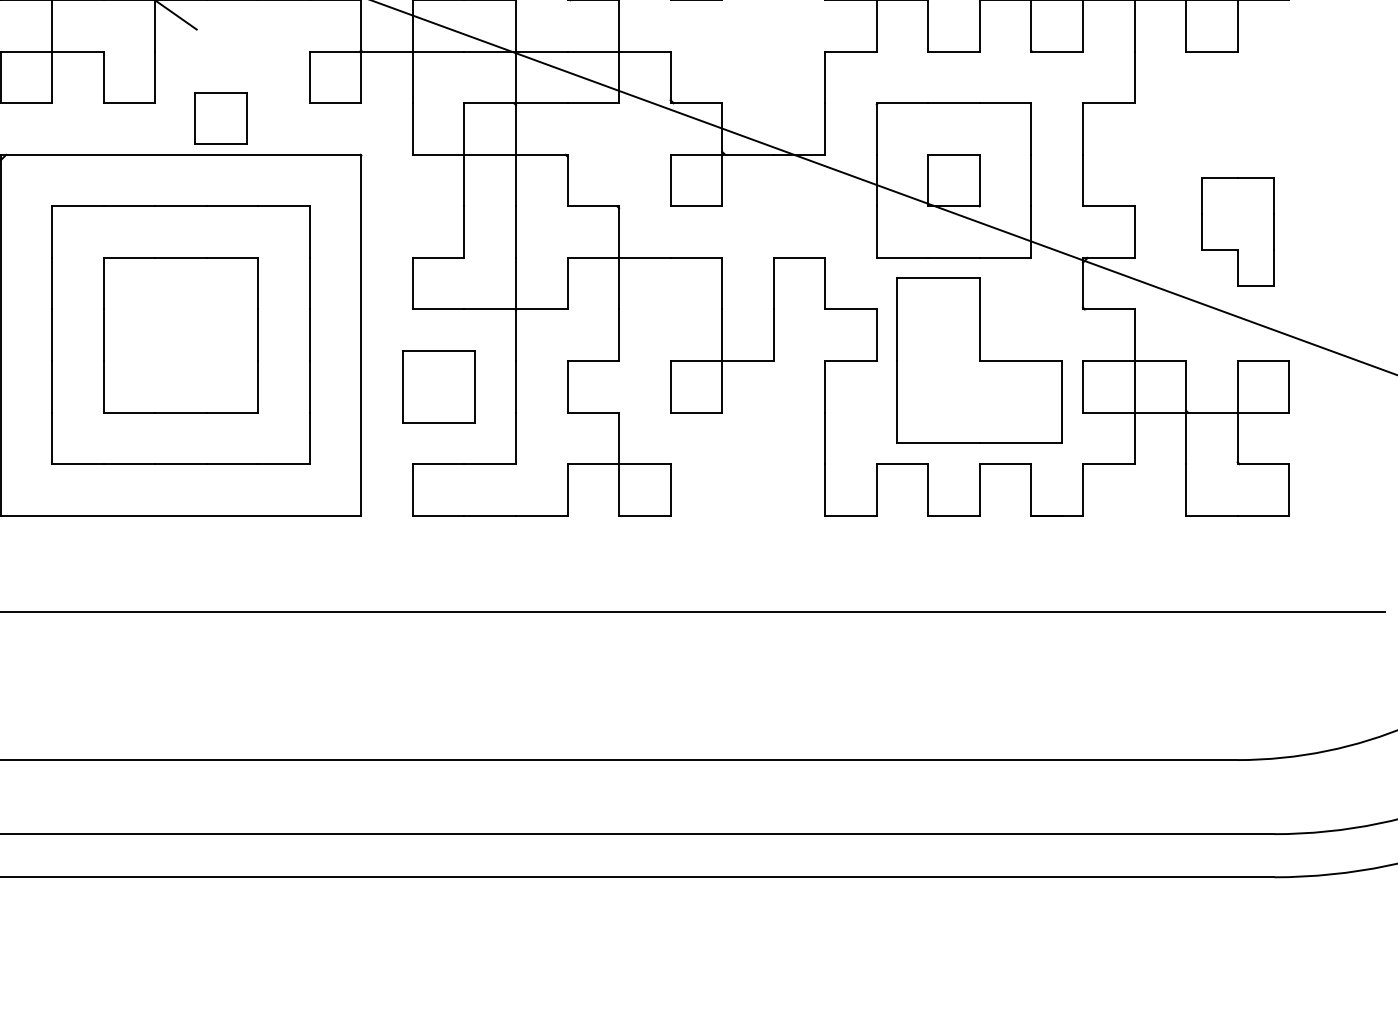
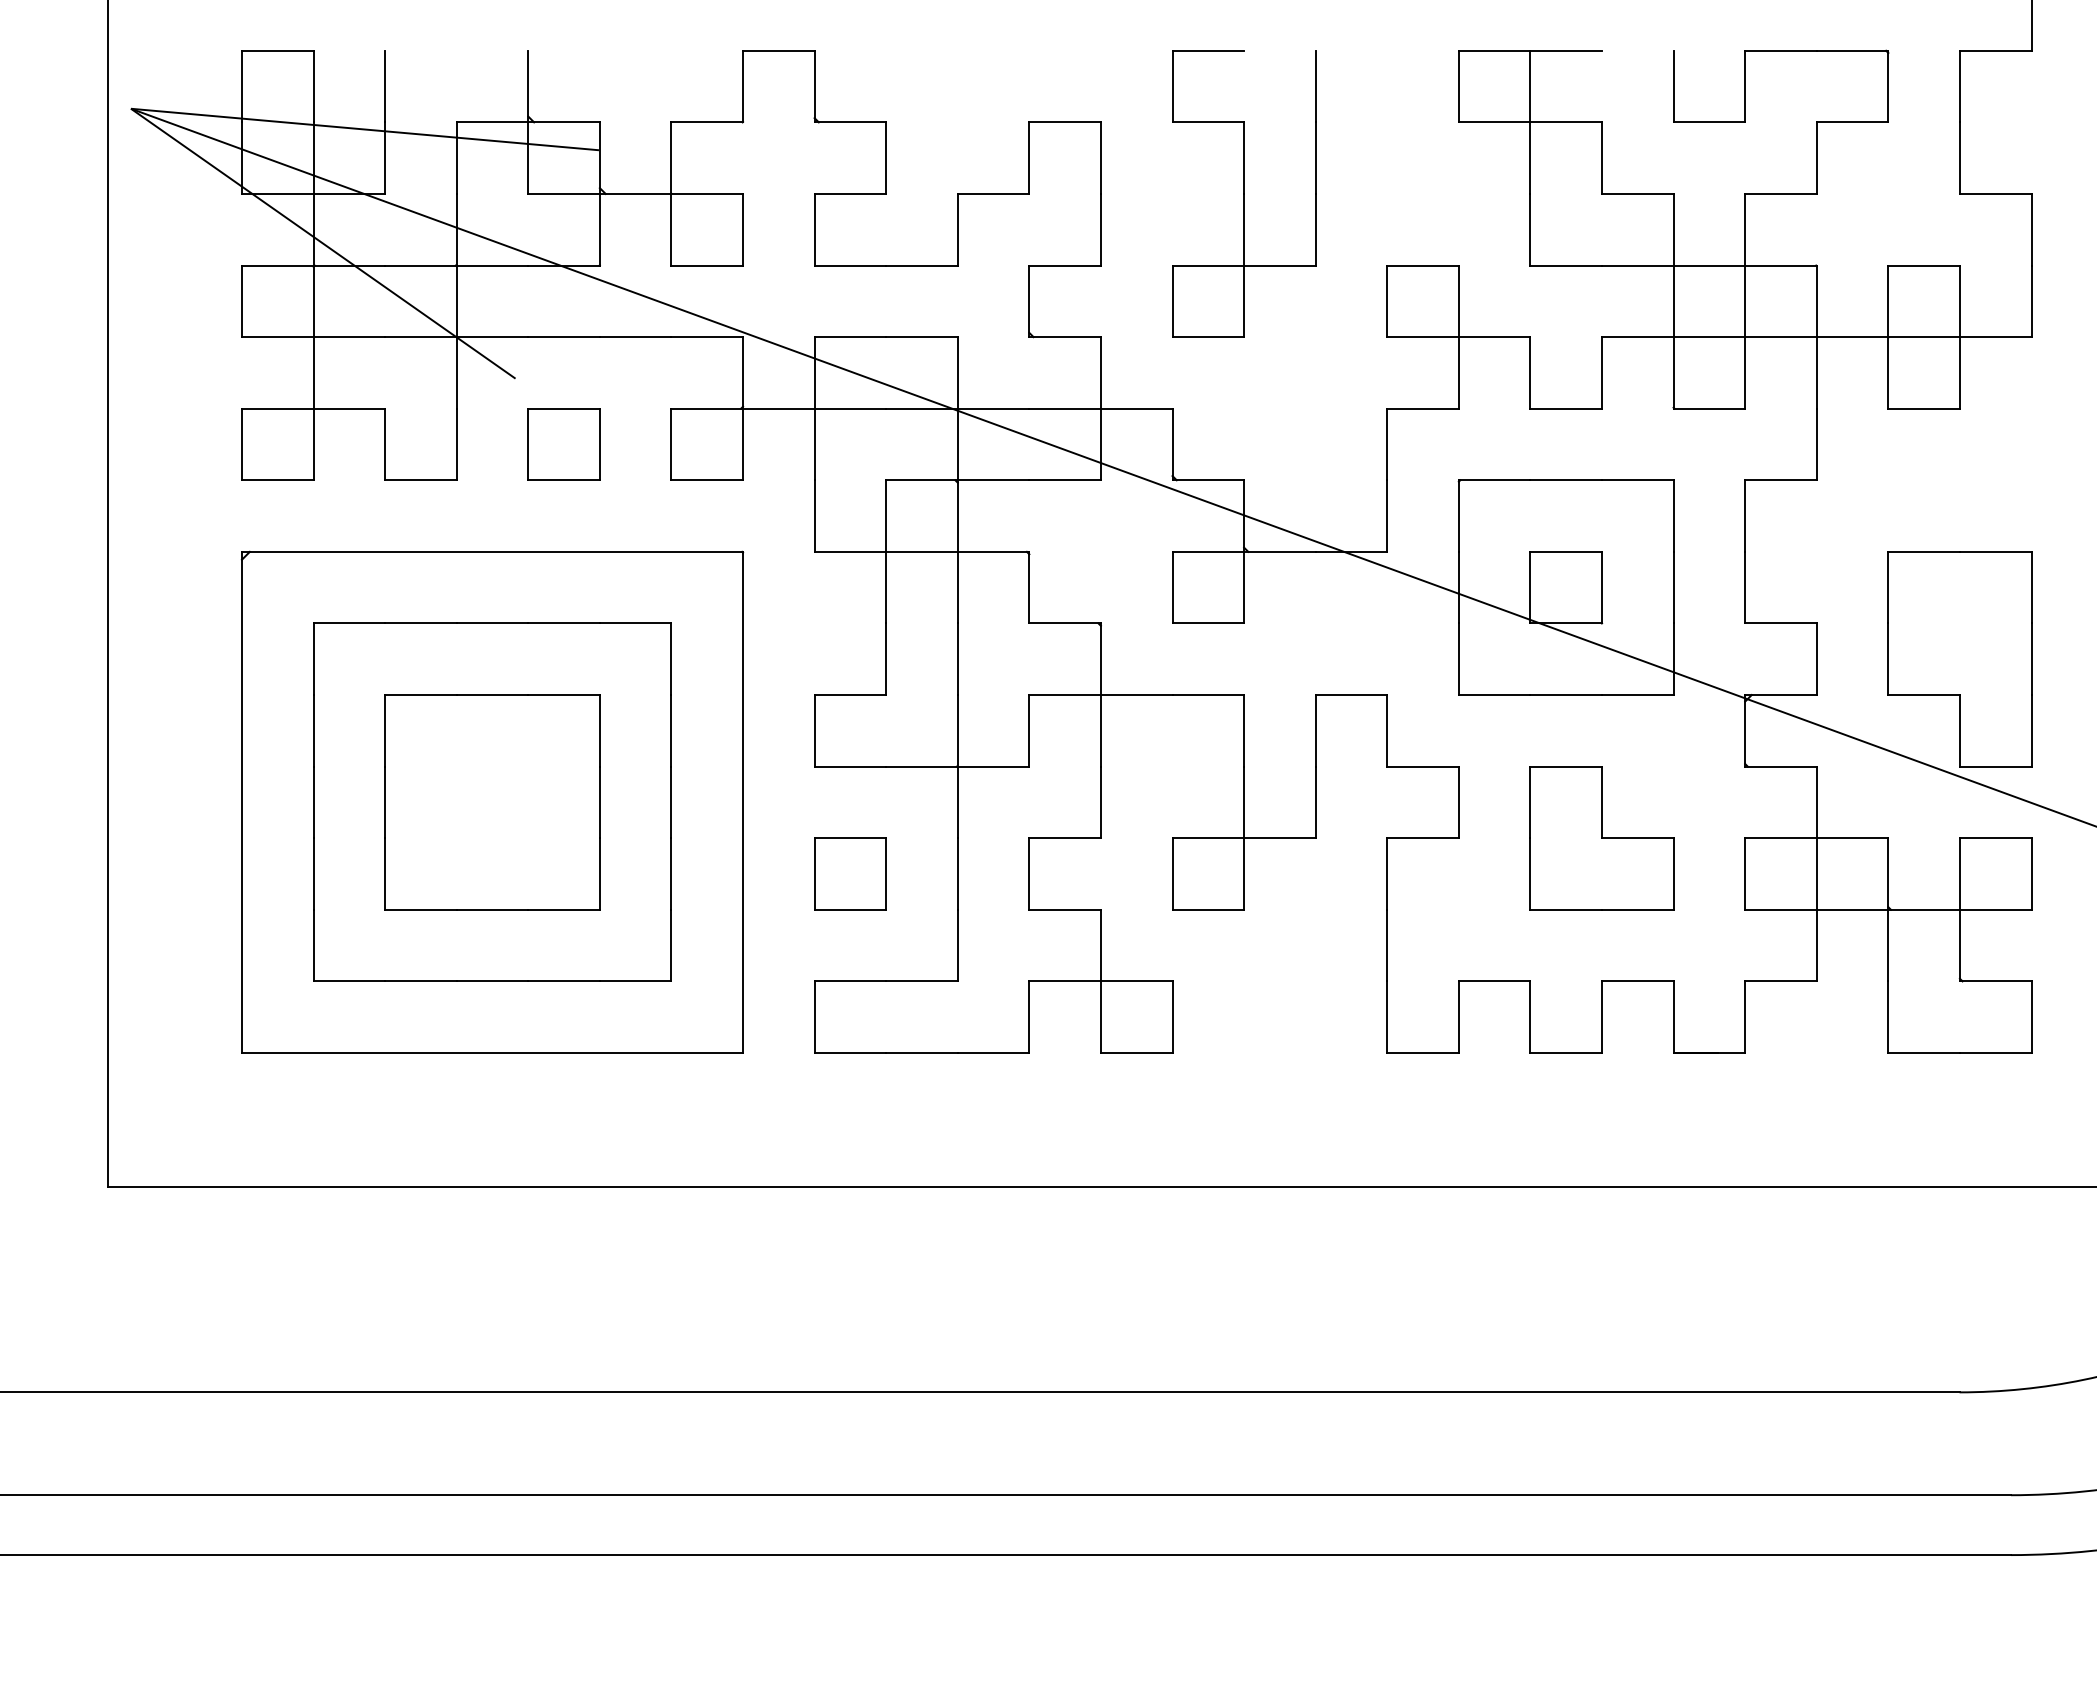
part: (220, 118) -> (563, 444), moved
part: (1237, 232) -> (1959, 659), size x1.43
part: (979, 361) -> (1601, 838), size x0.62
part: (438, 386) -> (850, 873), size x0.71

